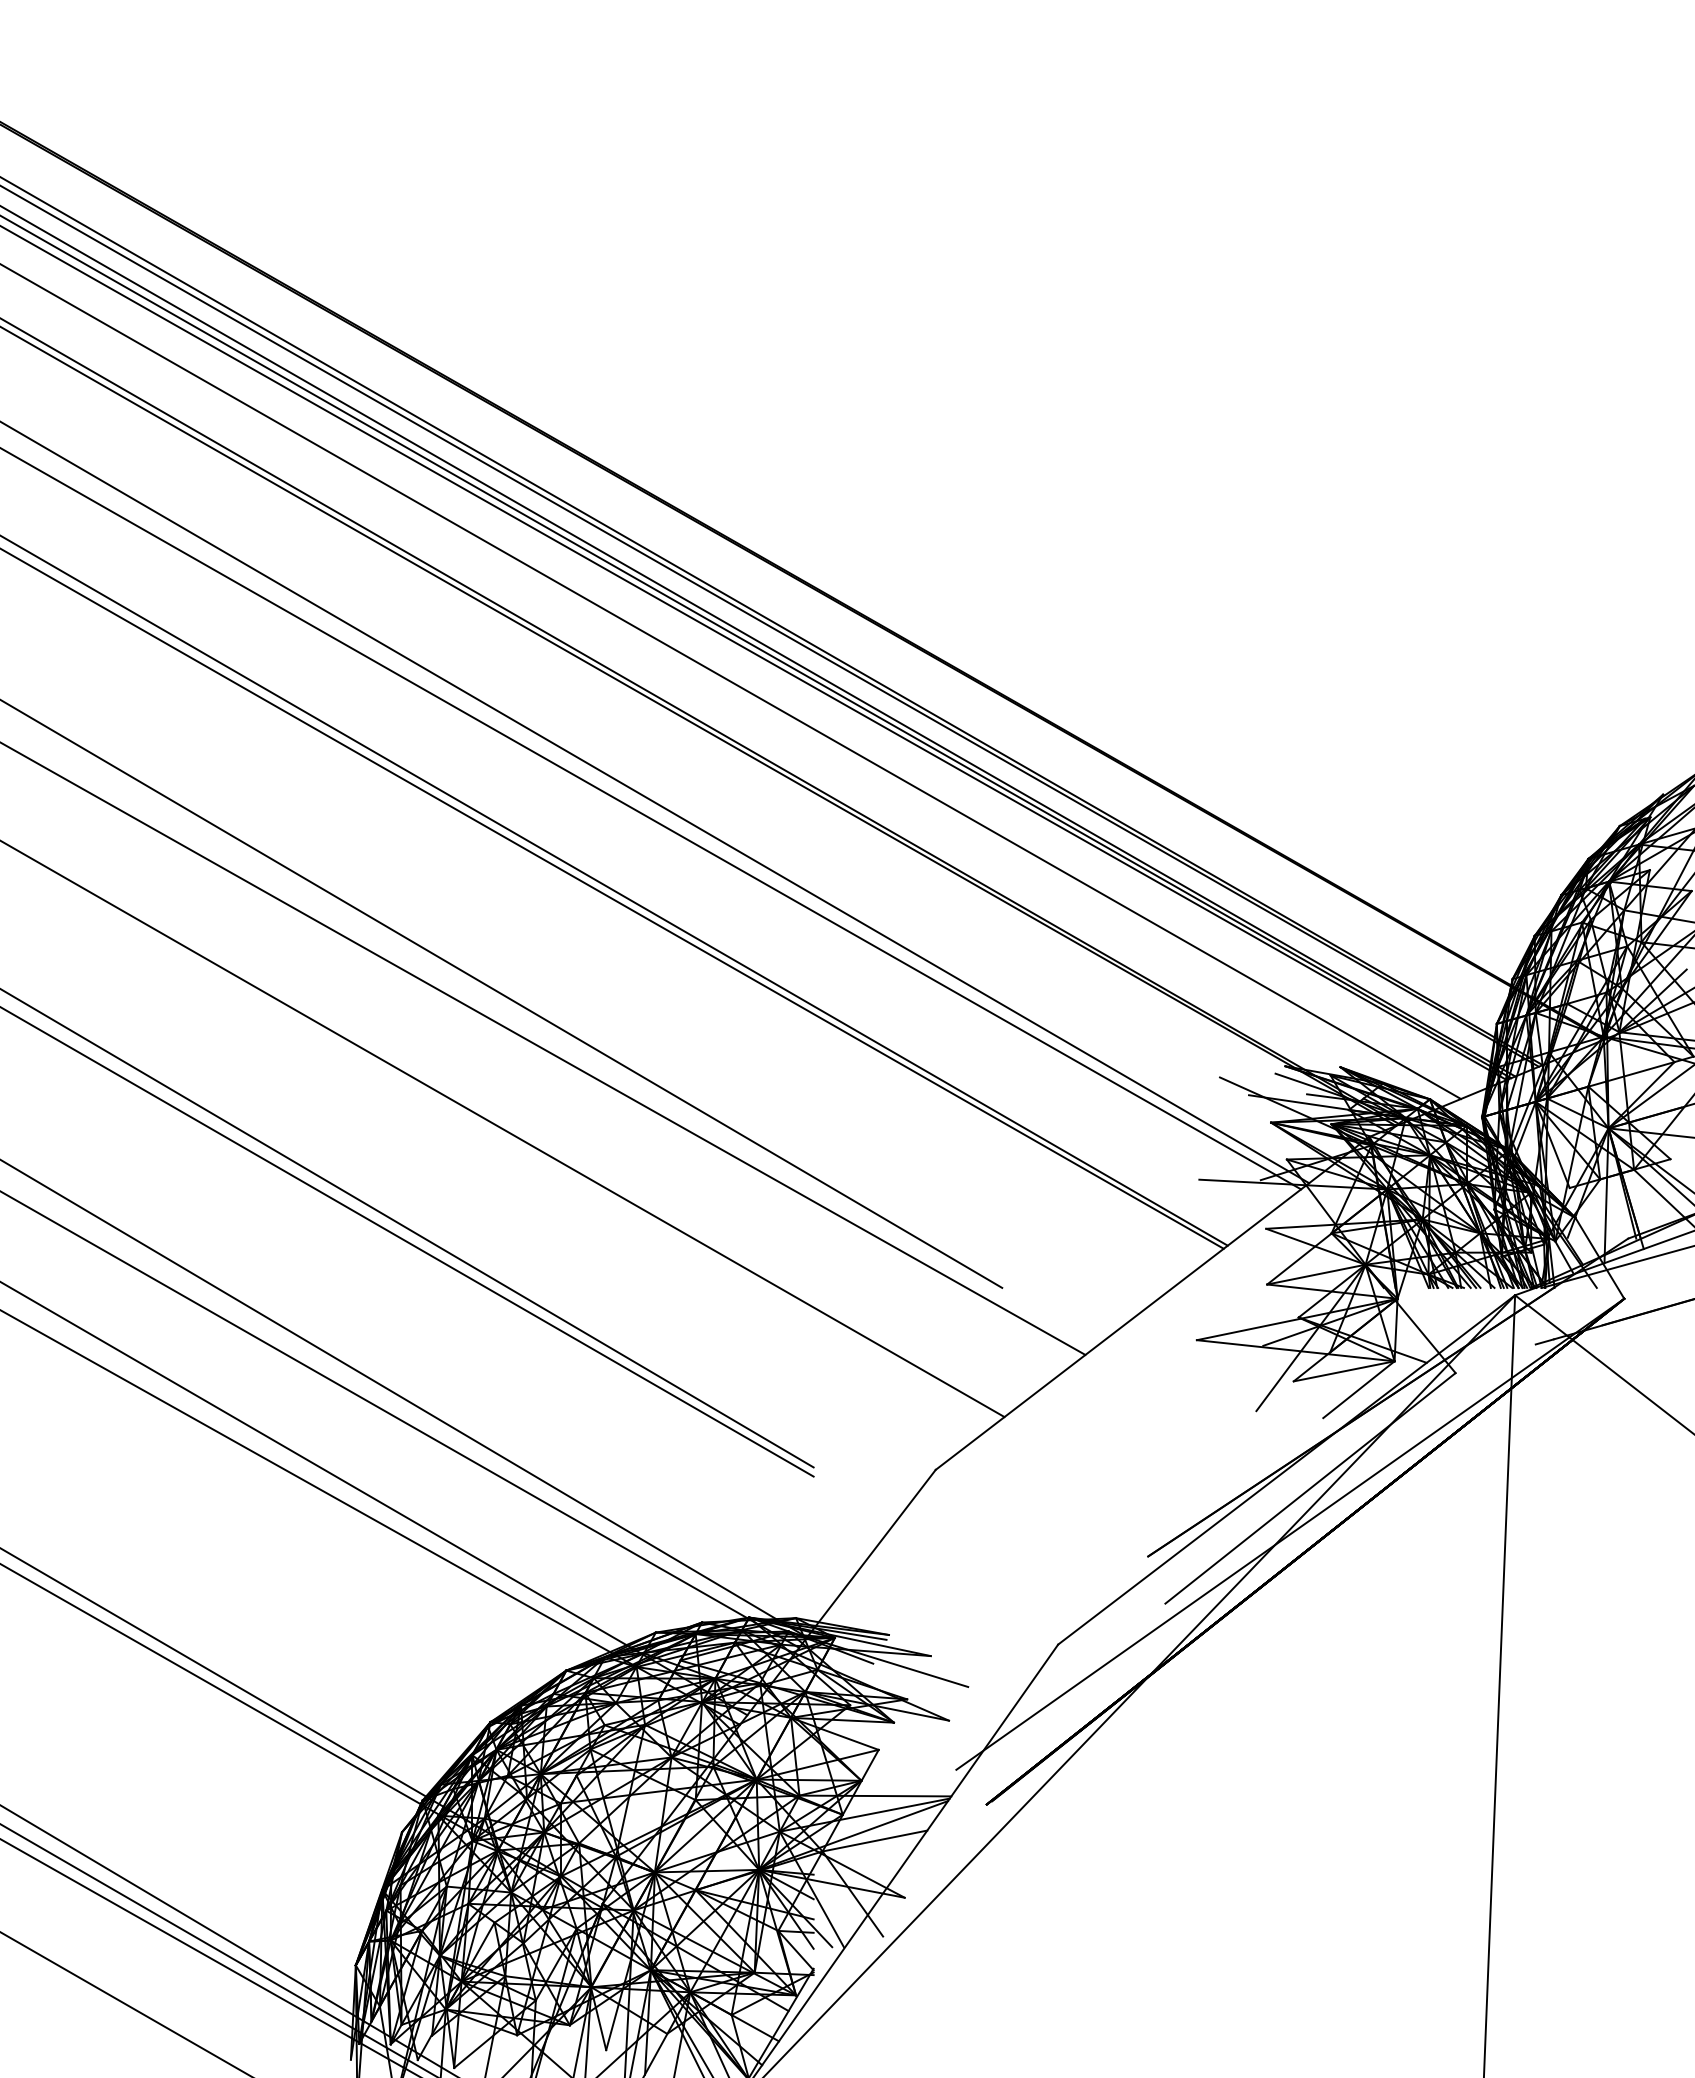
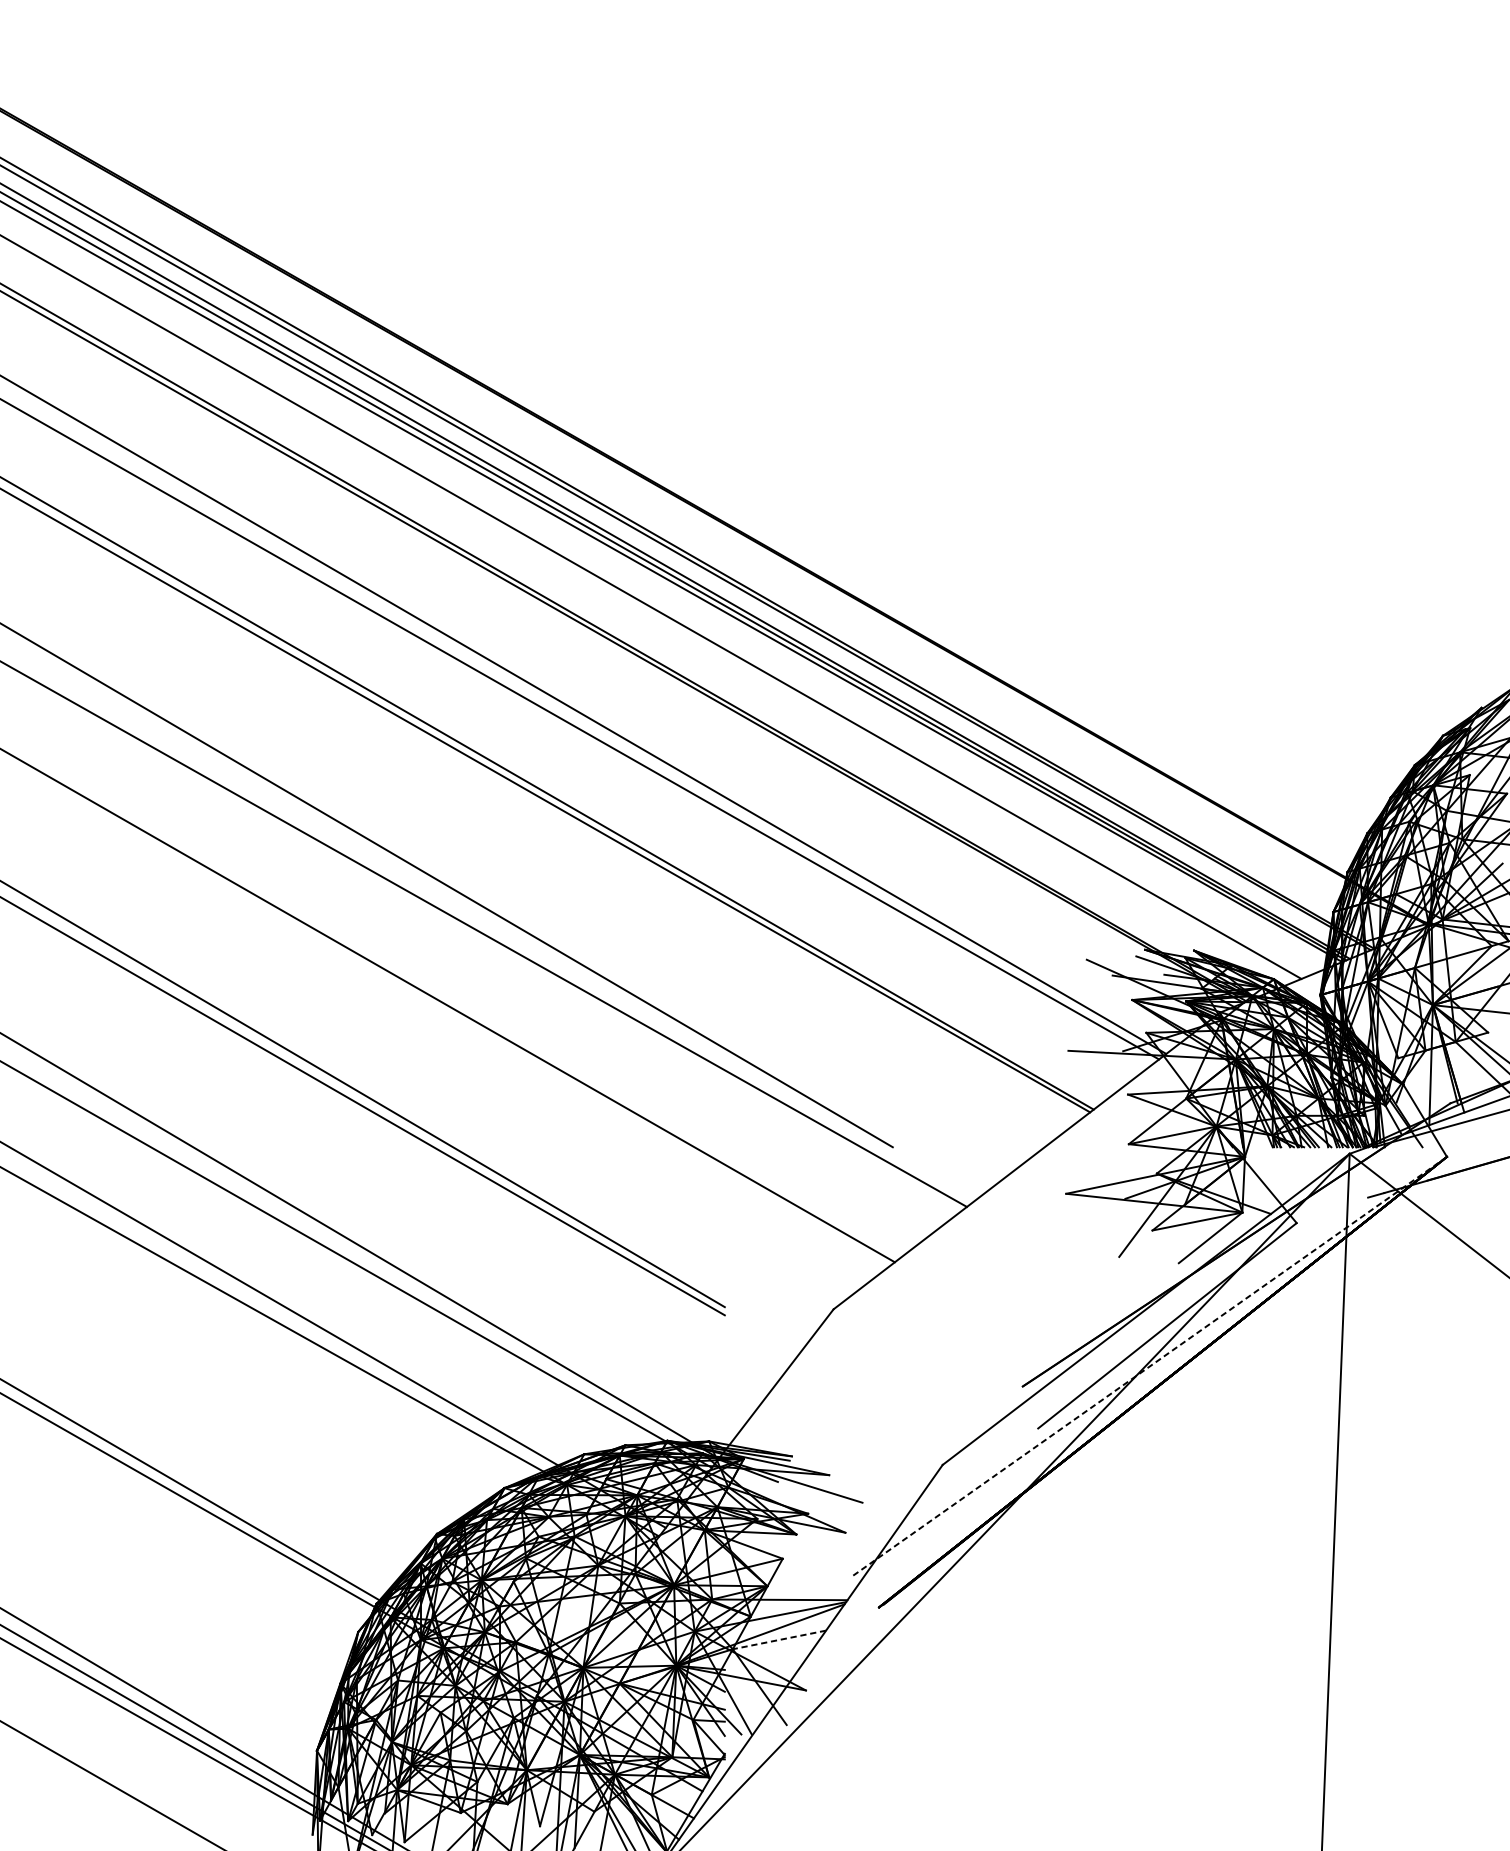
line: (1290, 1534) -> (1149, 1366), solid -> dashed
line: (874, 1841) -> (779, 1640), solid -> dashed

